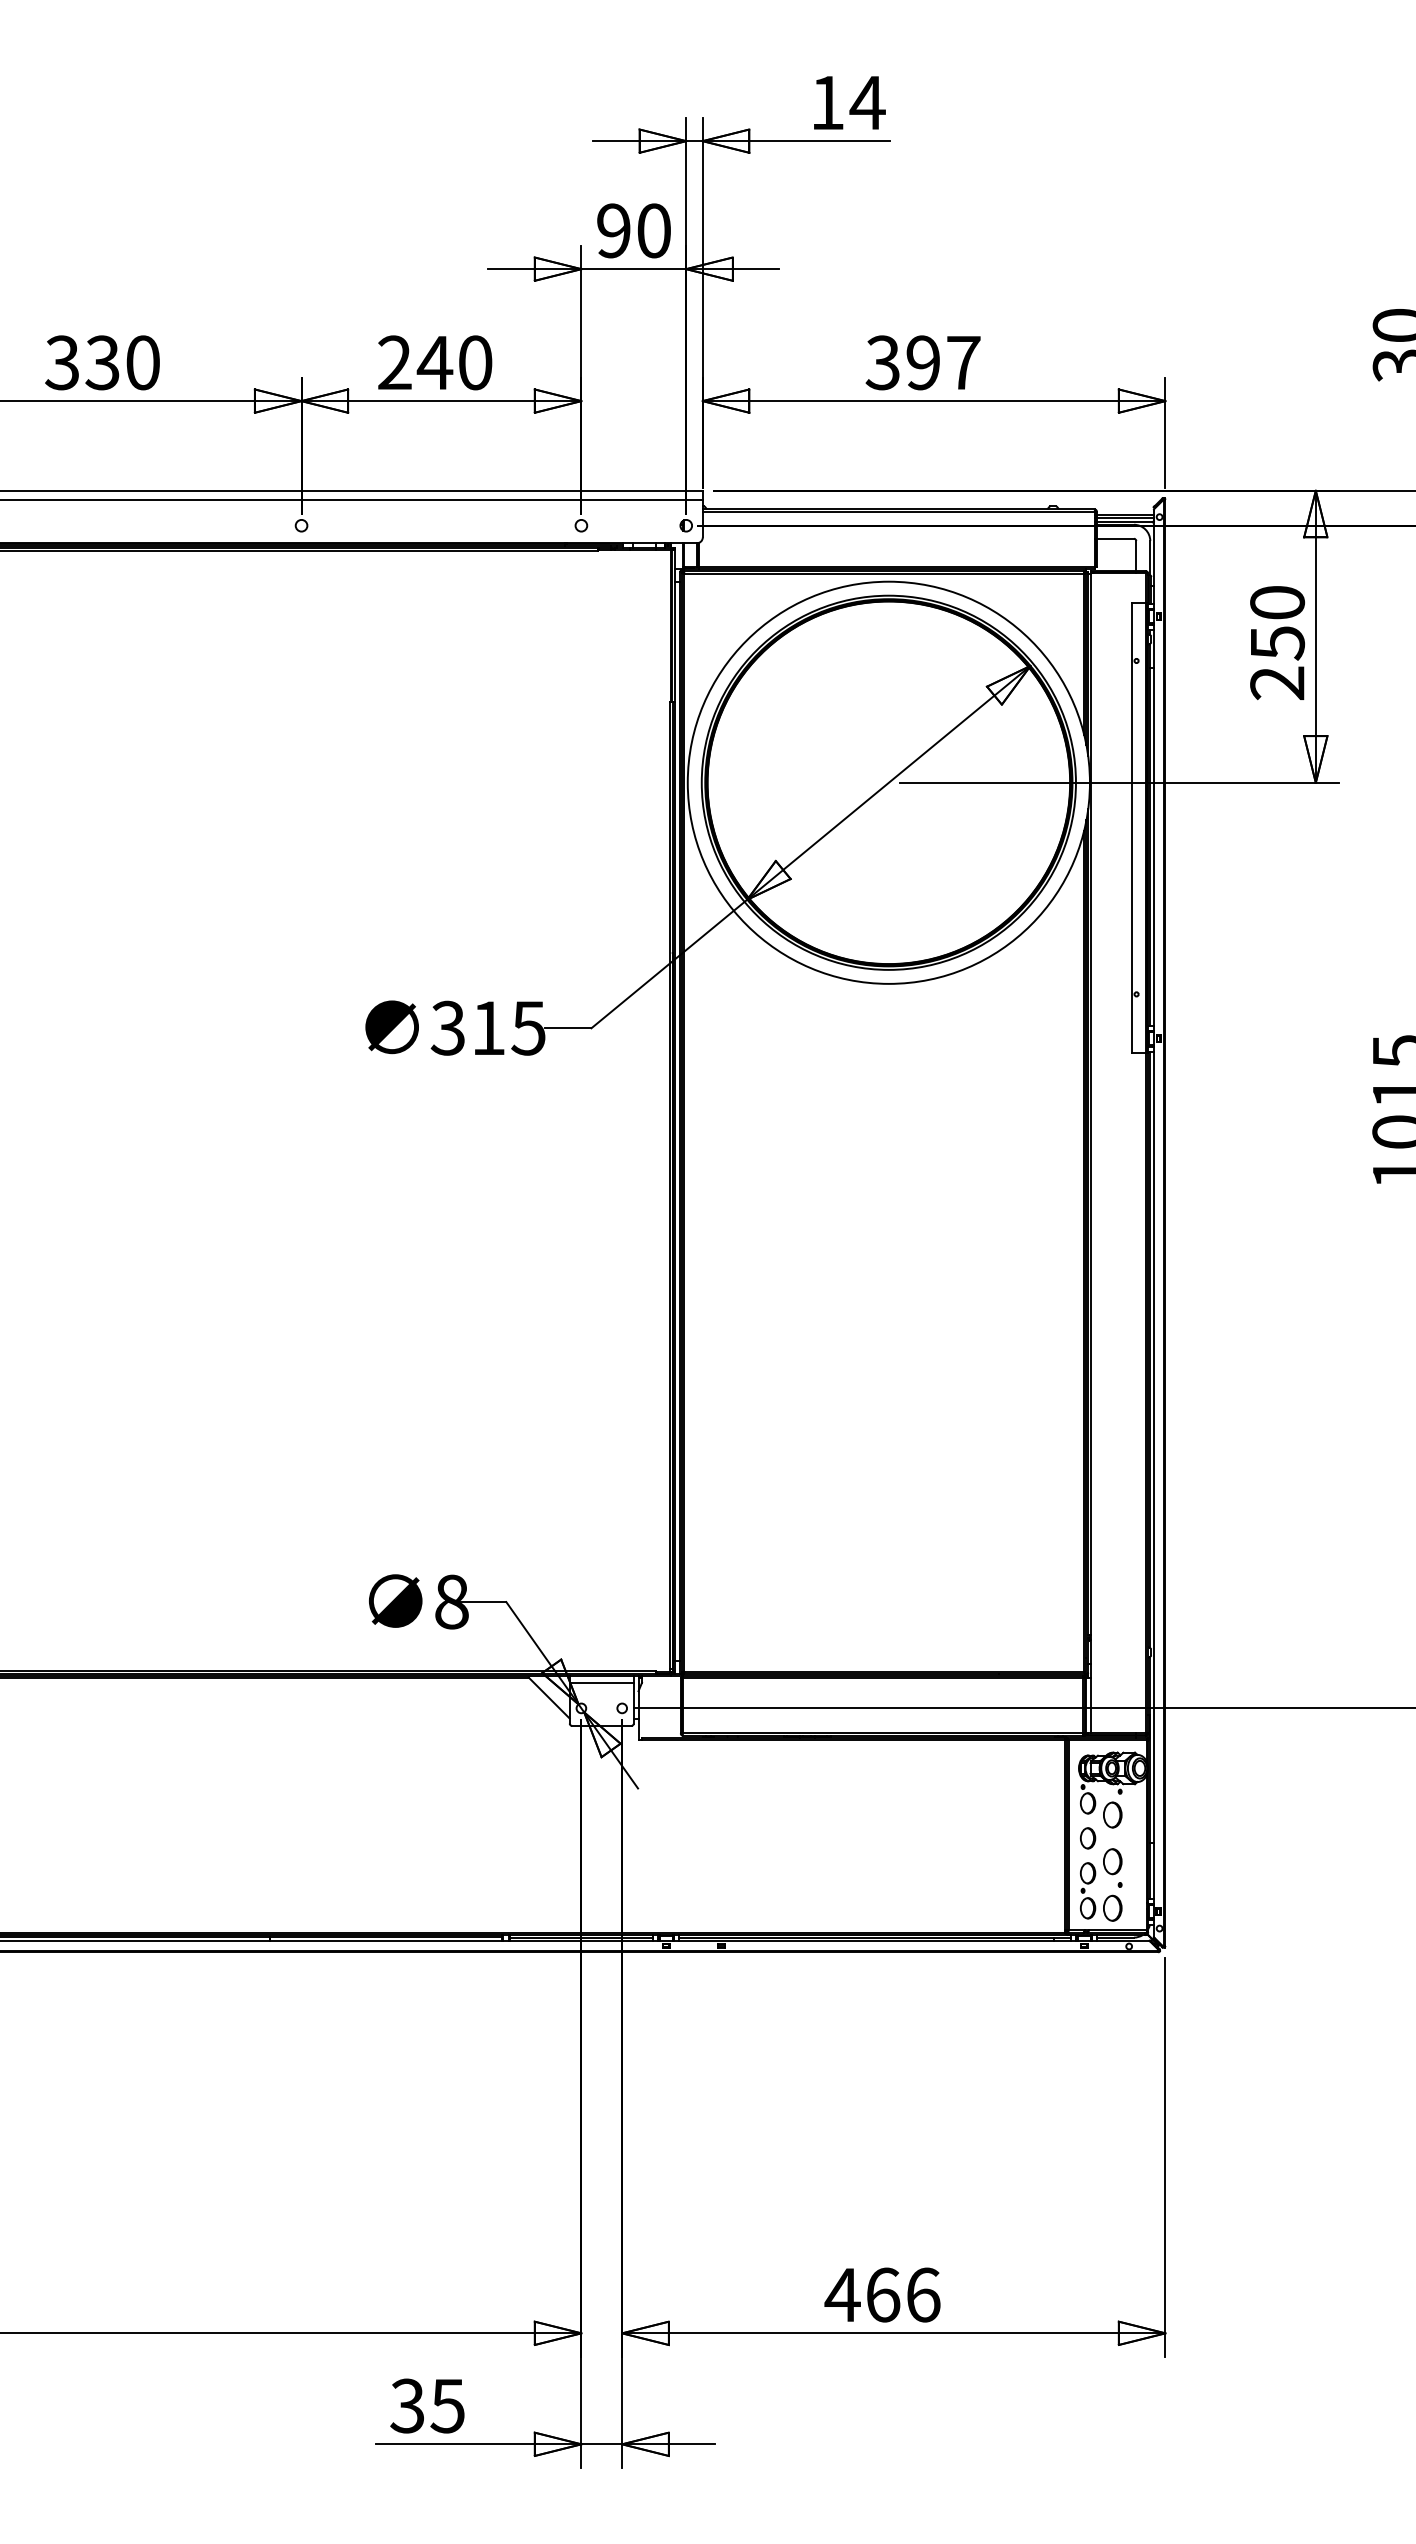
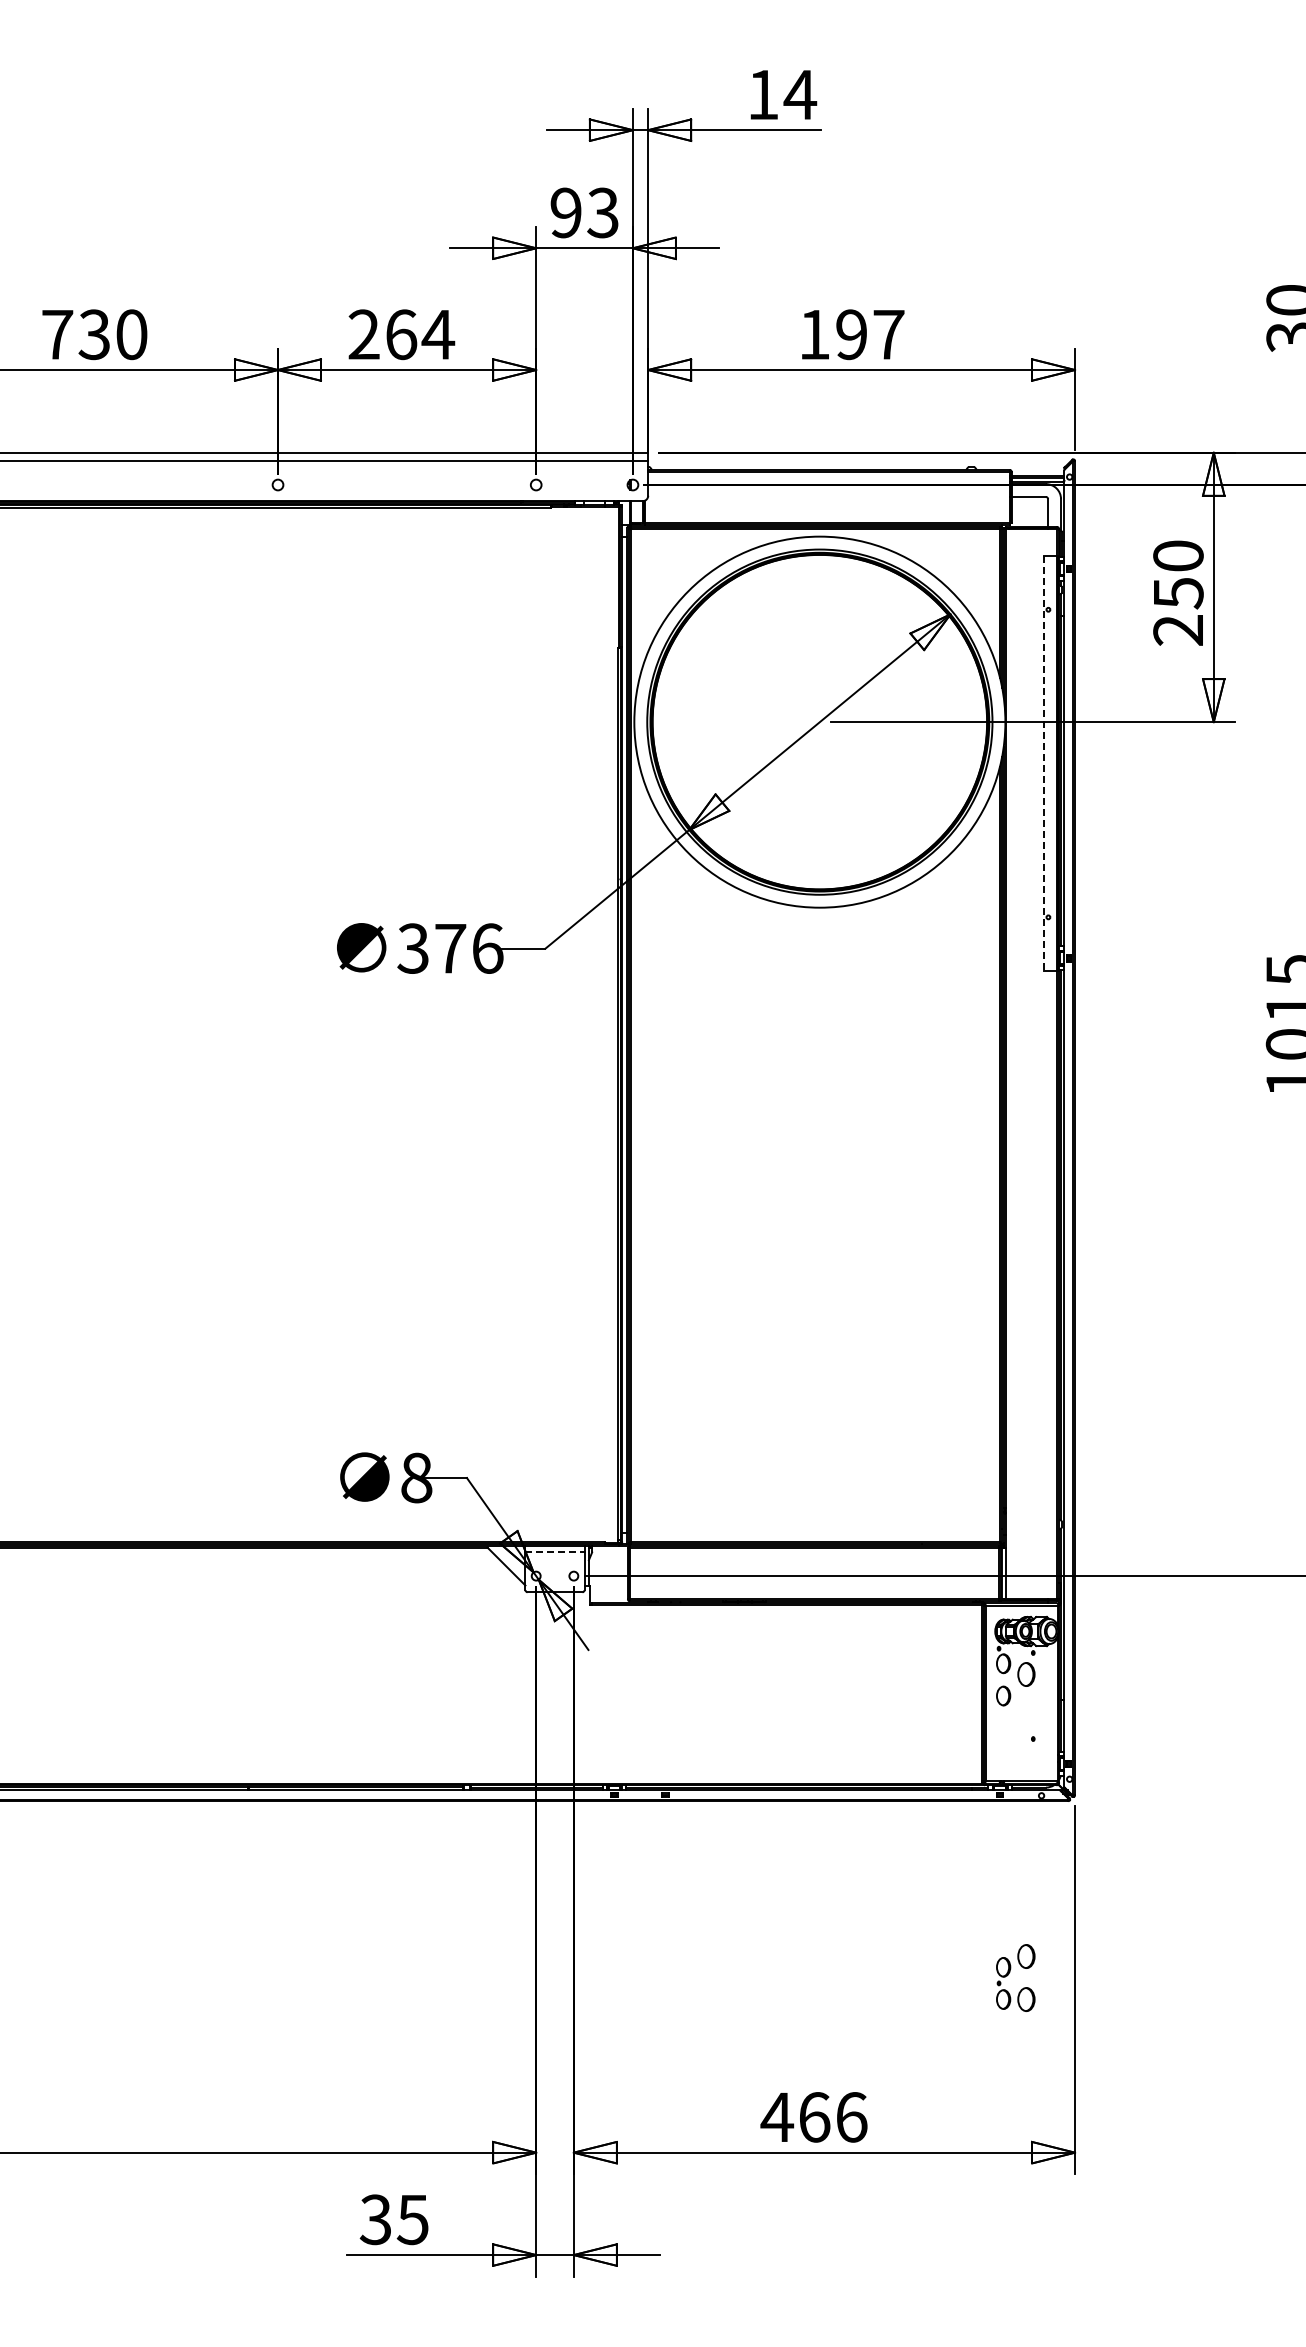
text: (653, 230) -> (602, 212), 90 -> 93
text: (62, 362) -> (57, 334), 330 -> 730
text: (454, 362) -> (419, 334), 240 -> 264
text: (881, 362) -> (813, 334), 397 -> 197
line: (1132, 827) -> (1044, 763), solid -> dashed
text: (509, 1028) -> (469, 948), 315 -> 376
line: (602, 1682) -> (555, 1552), solid -> dashed
part: (1095, 1878) -> (1010, 1972), moved

